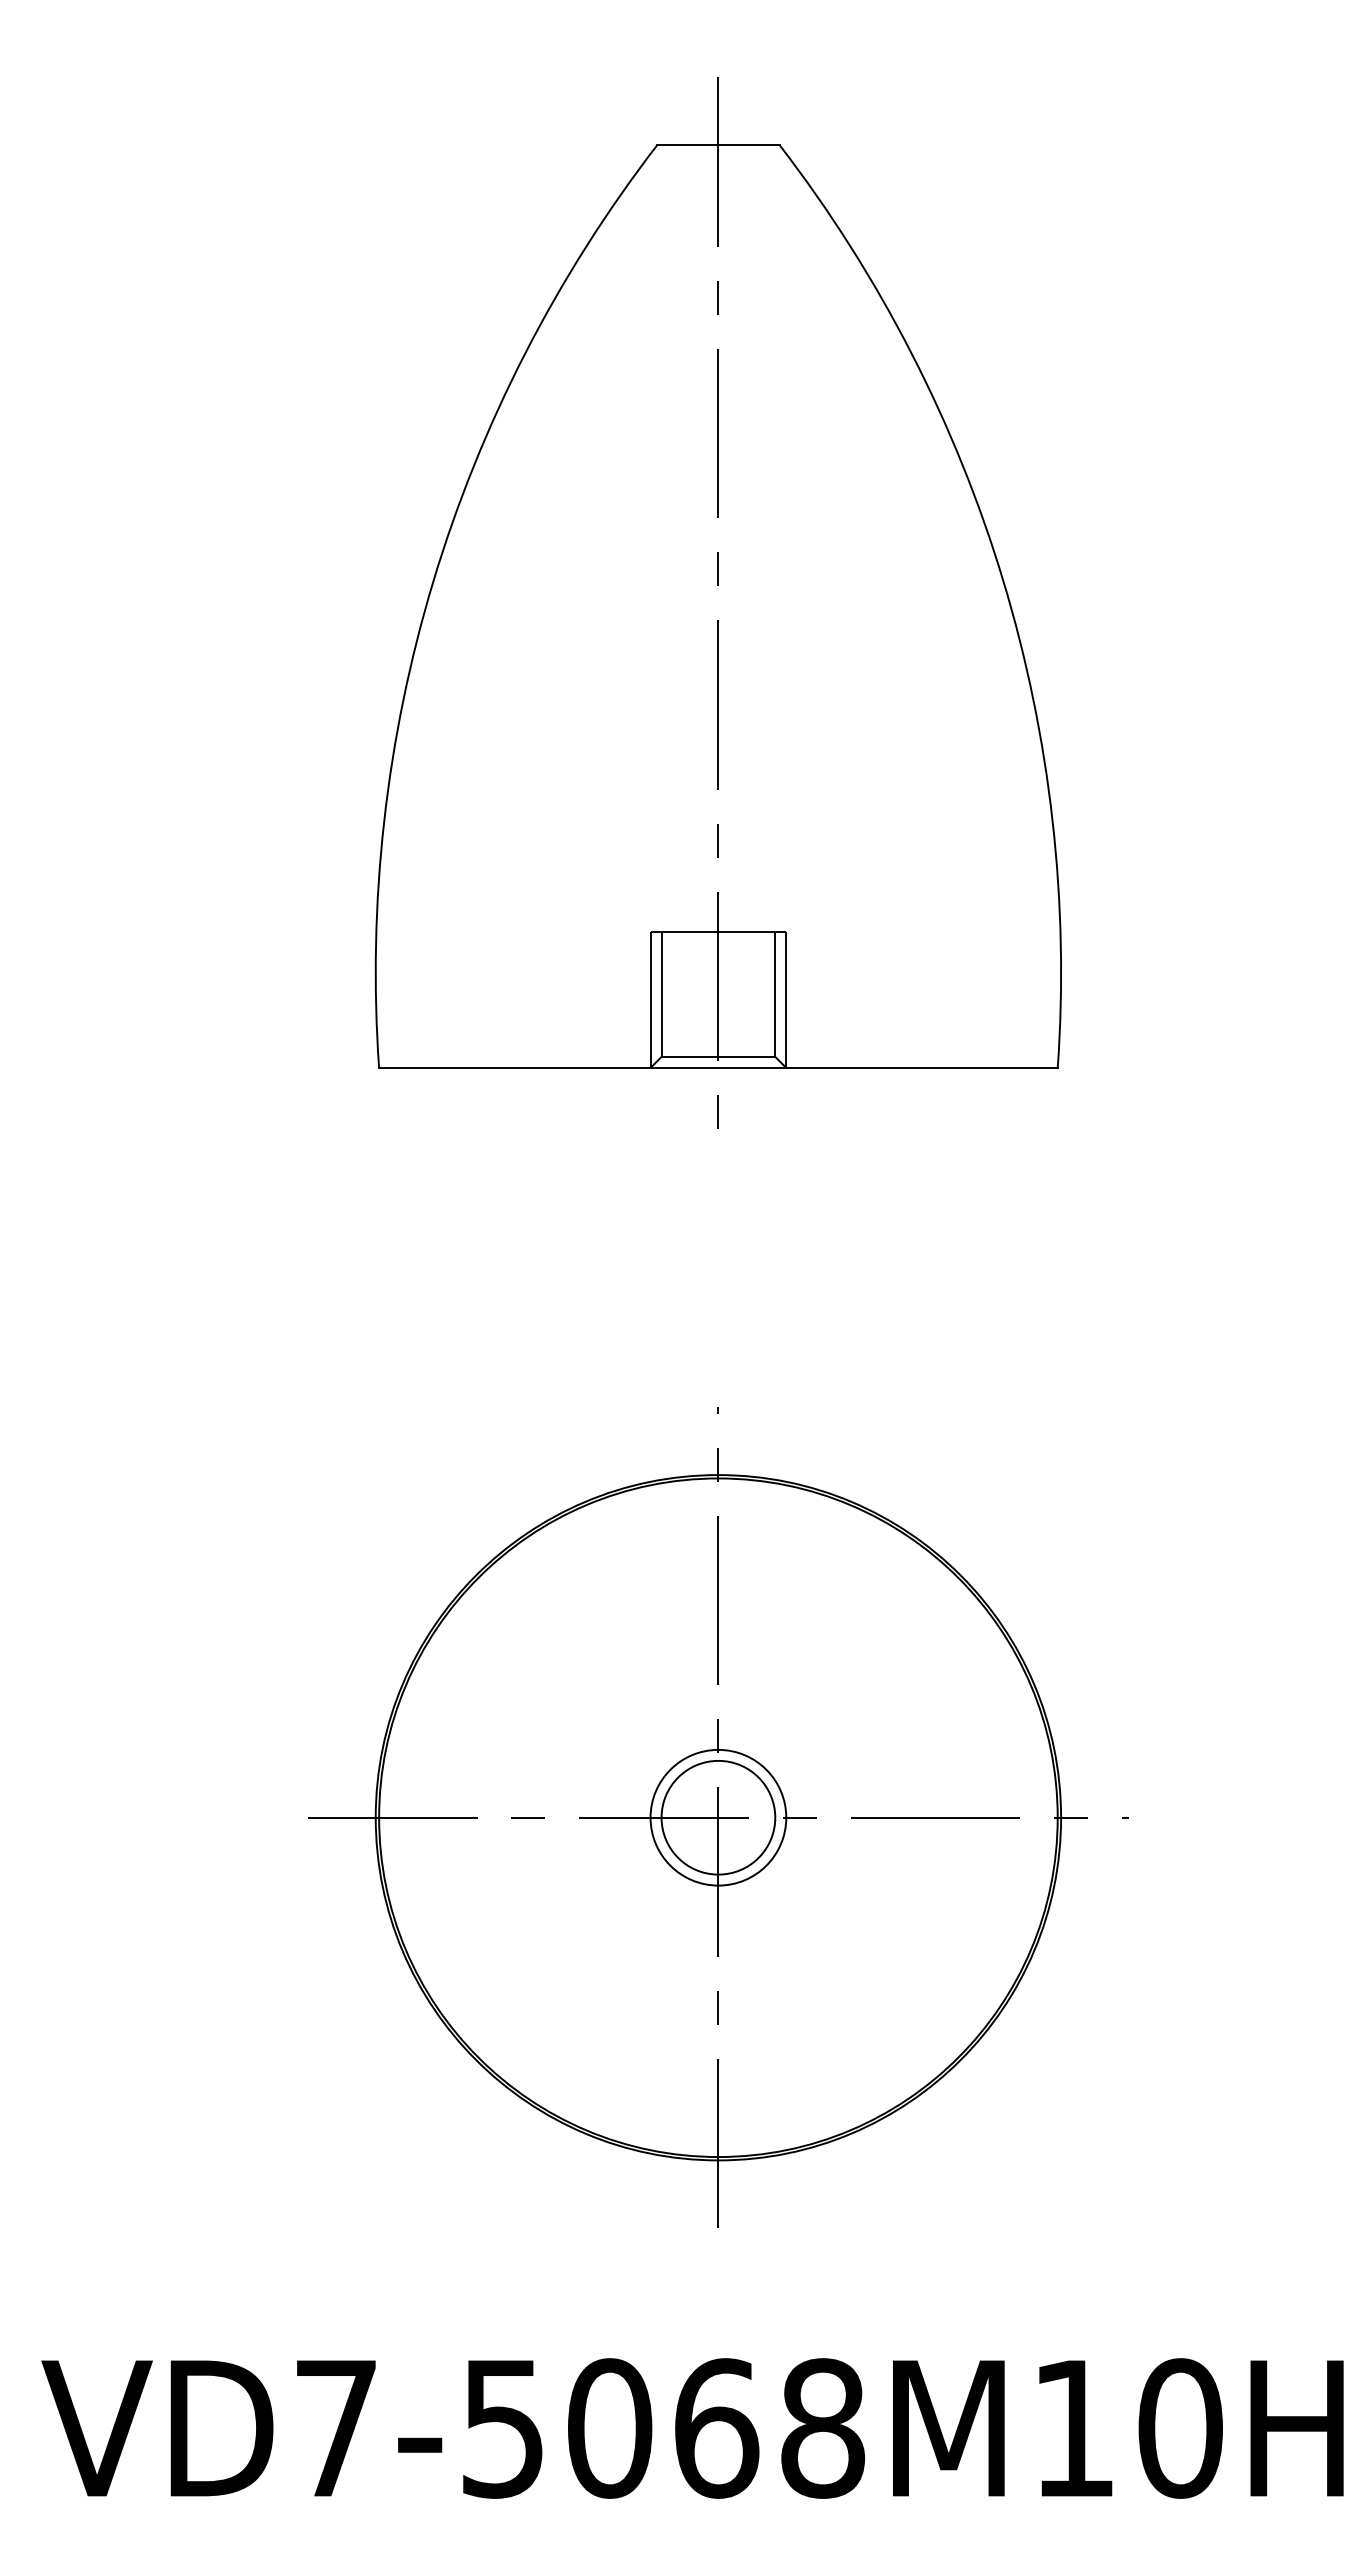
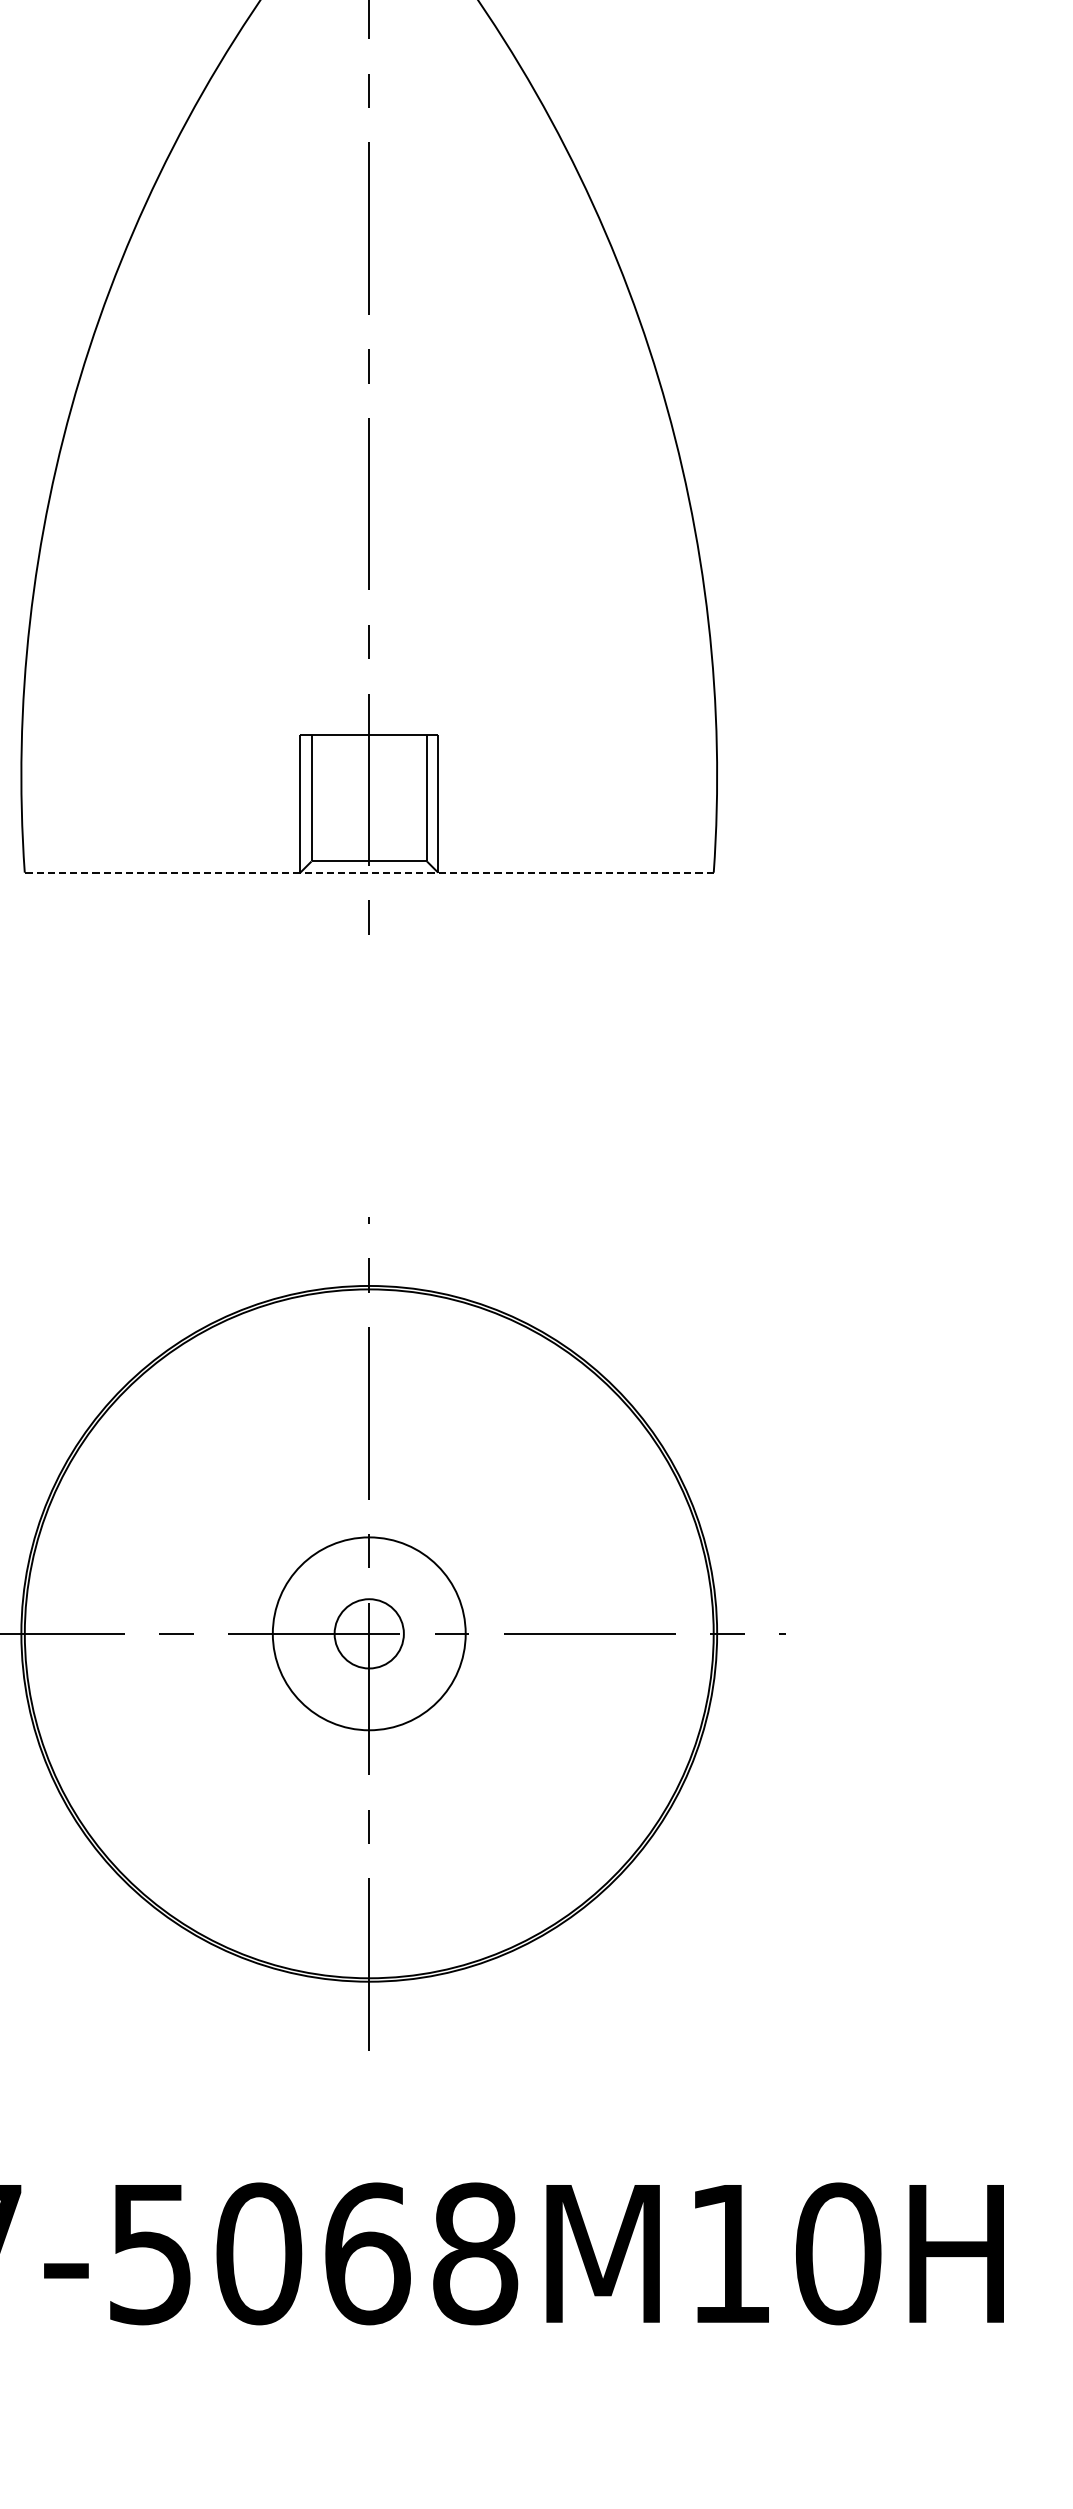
line: (717, 1067) -> (368, 872), solid -> dashed
circle: (718, 1817) -> (369, 1633), size x0.6
circle: (718, 1817) -> (369, 1633), size x1.4

